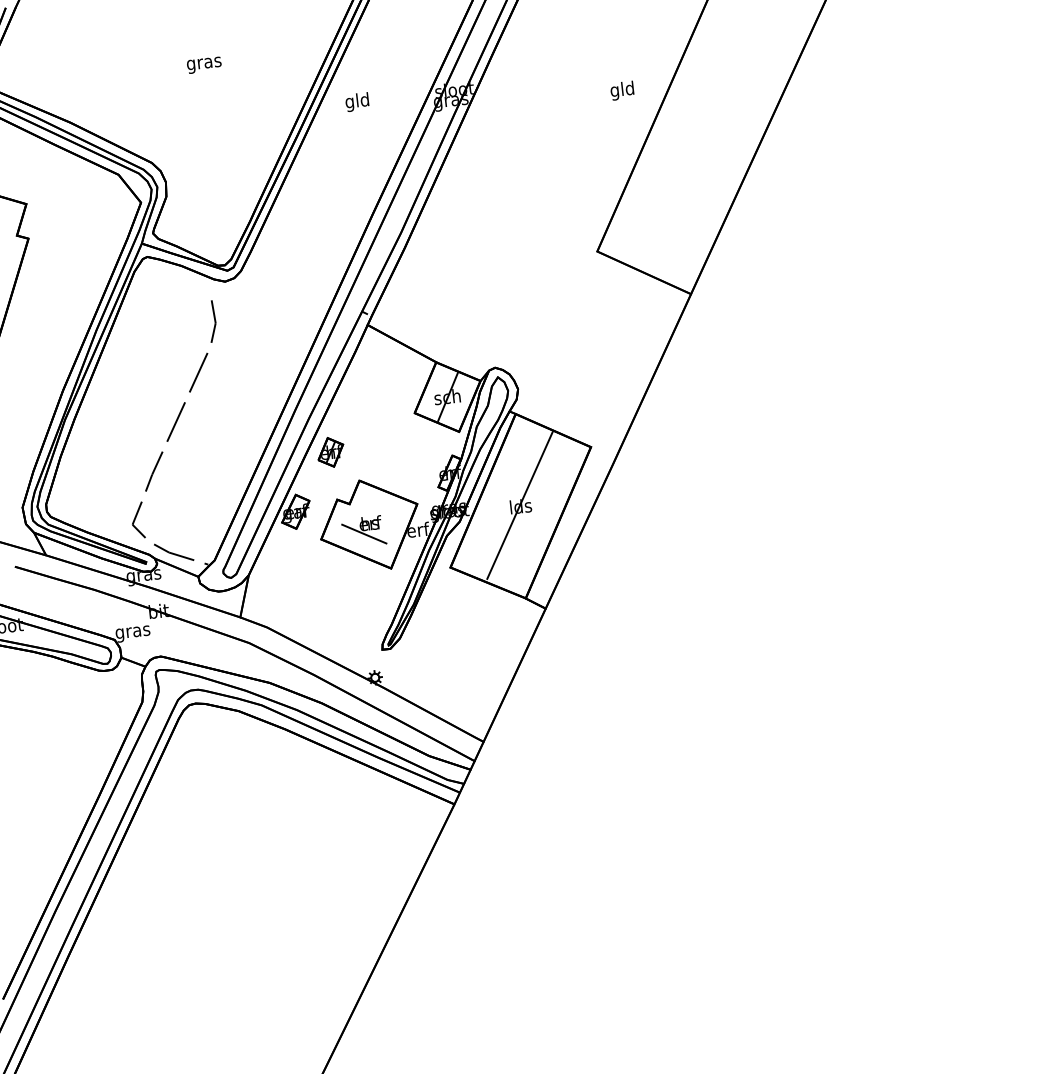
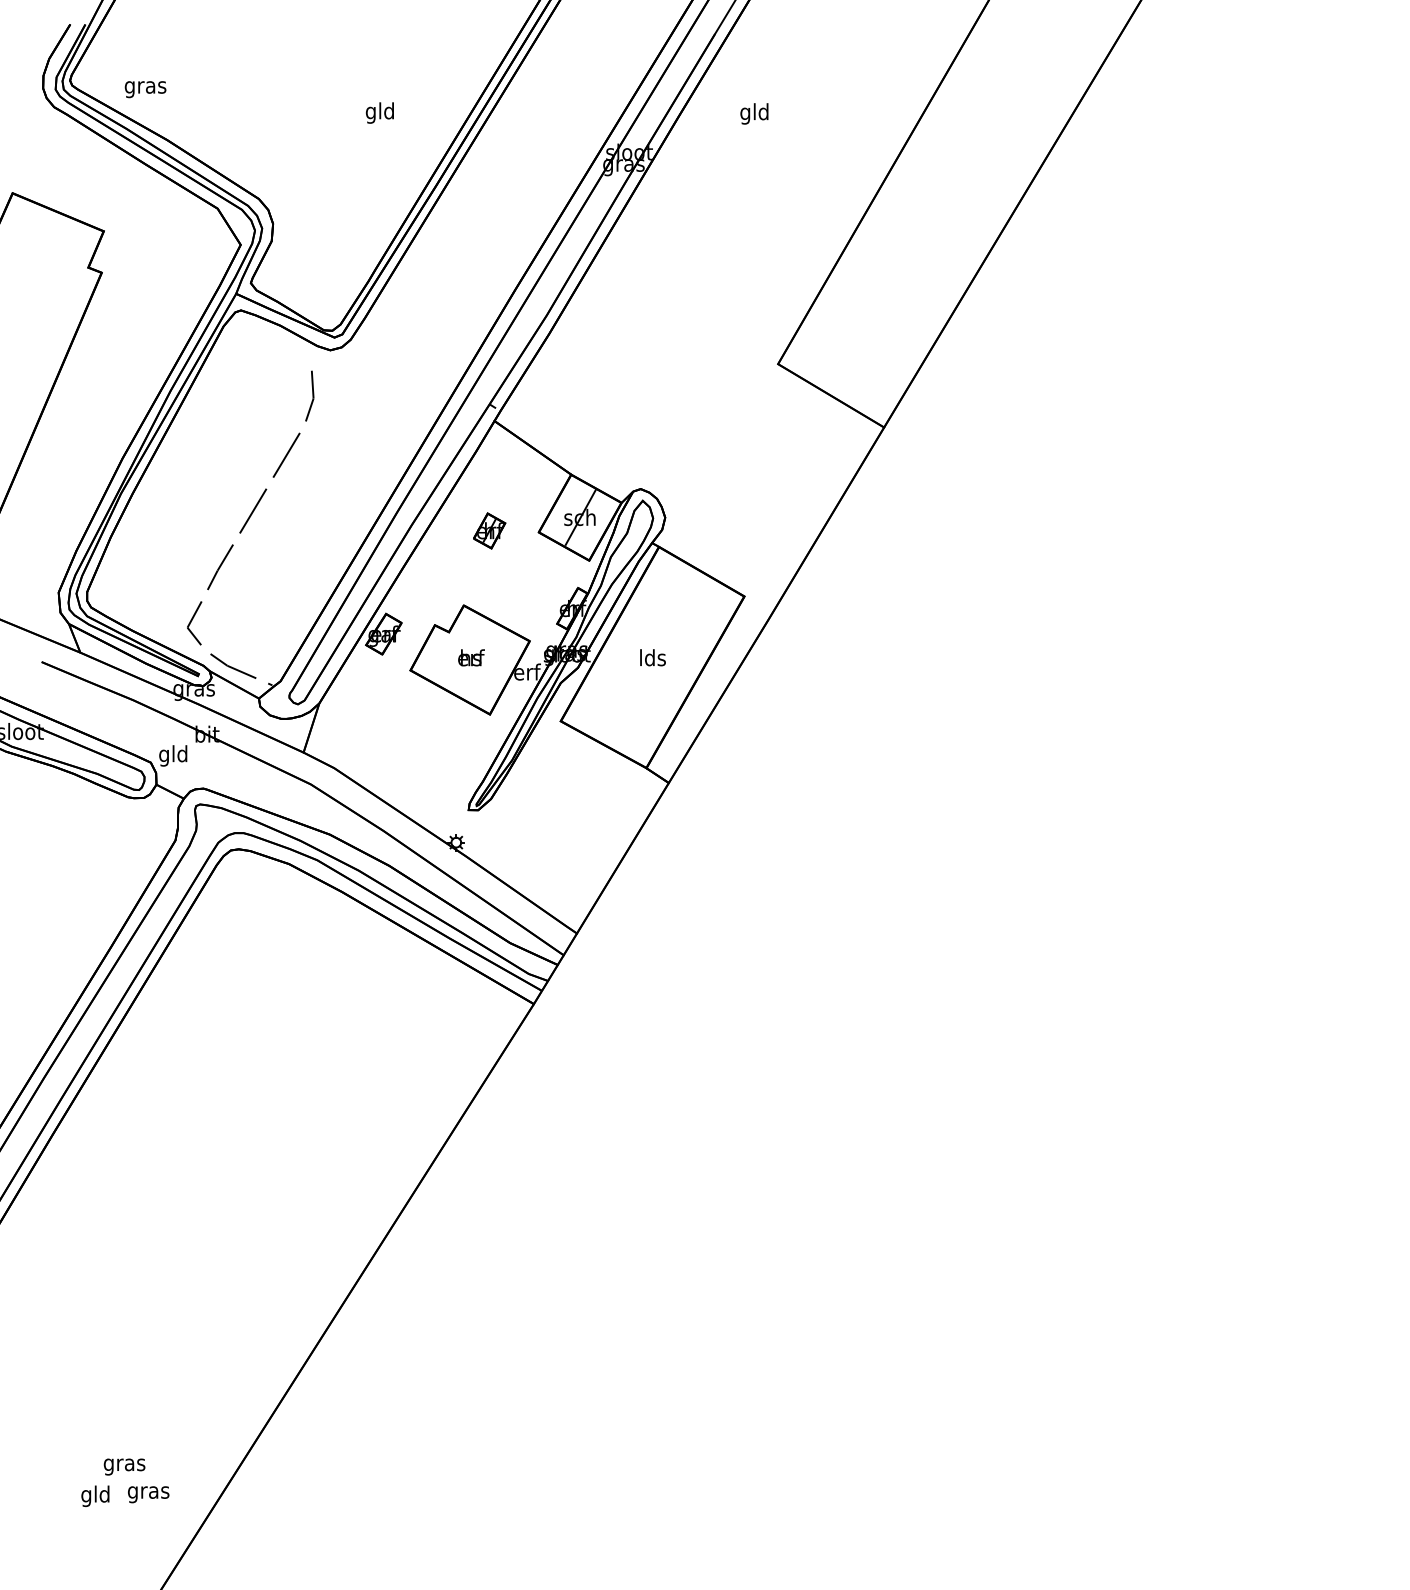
text: (204, 65) -> (145, 89), moved
text: (622, 90) -> (754, 113), moved
text: (356, 101) -> (379, 112), moved
part: (330, 452) -> (489, 530), moved
line: (519, 505) -> (651, 656), removed
line: (364, 533) -> (462, 669), removed
text: (132, 631) -> (173, 755), gras -> gld

